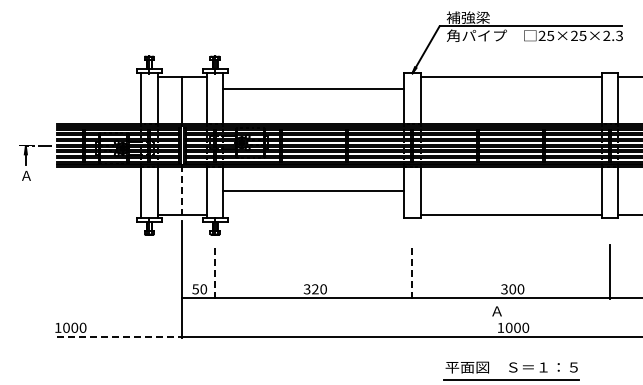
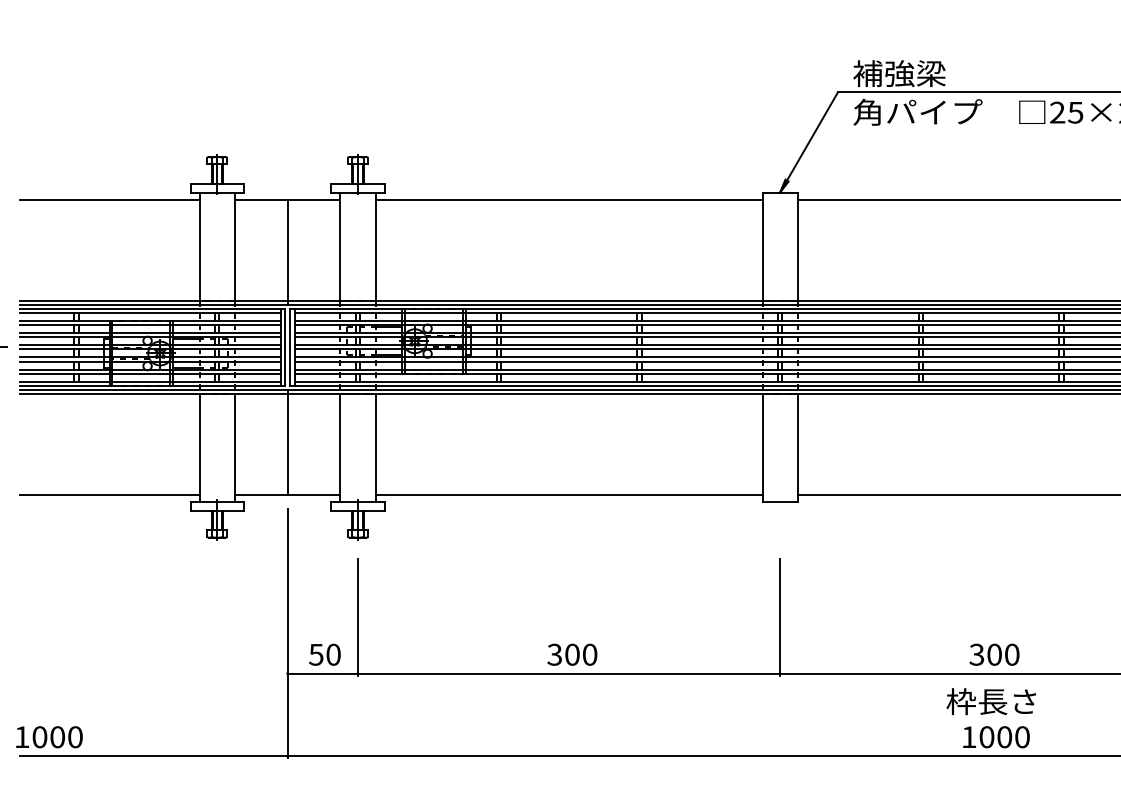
line: (99, 76) -> (110, 199), added
line: (313, 88) -> (568, 199), moved
line: (182, 190) -> (288, 443), dashed -> solid
line: (313, 190) -> (568, 494), moved
line: (99, 214) -> (110, 494), added
line: (215, 271) -> (358, 616), dashed -> solid
line: (412, 271) -> (780, 616), dashed -> solid
text: (315, 289) -> (572, 655), 320 -> 300
text: (510, 311) -> (989, 702), Ａ -> 枠長さ
line: (120, 336) -> (155, 755), dashed -> solid

